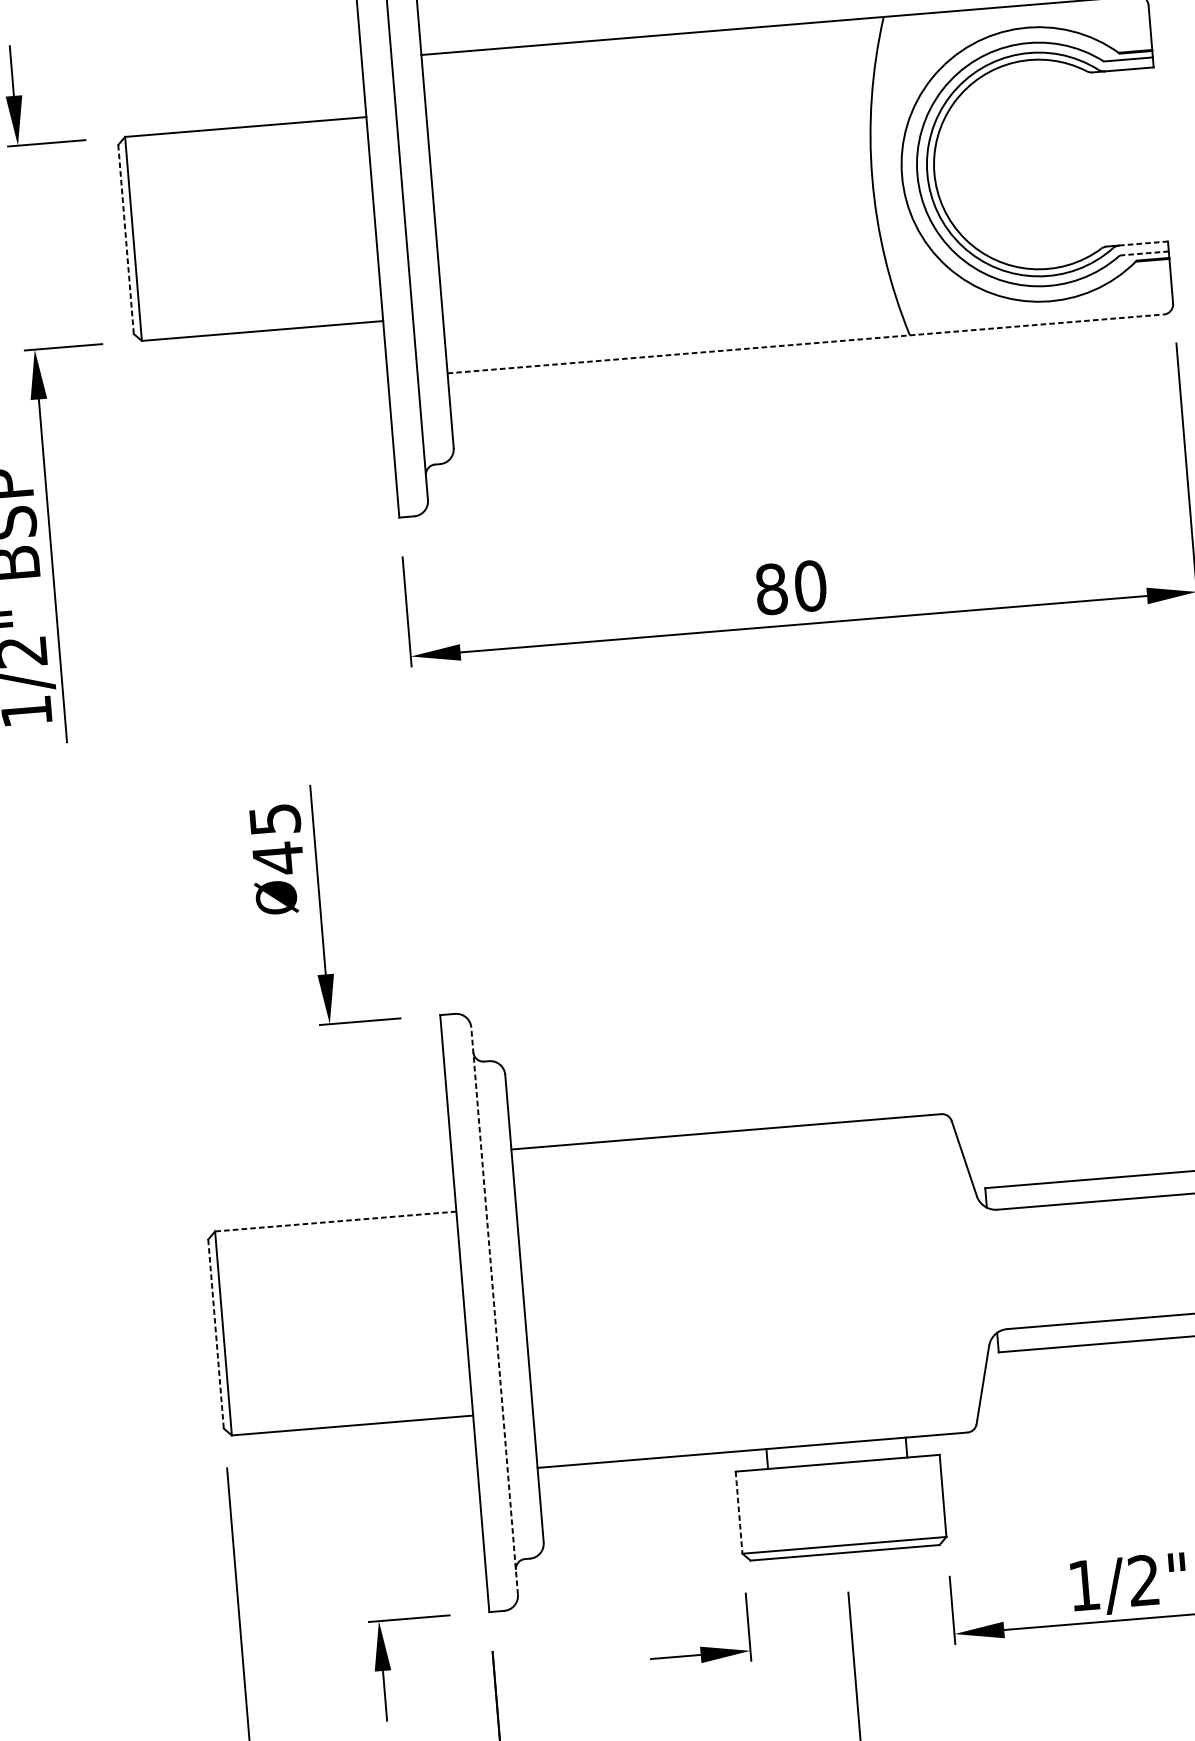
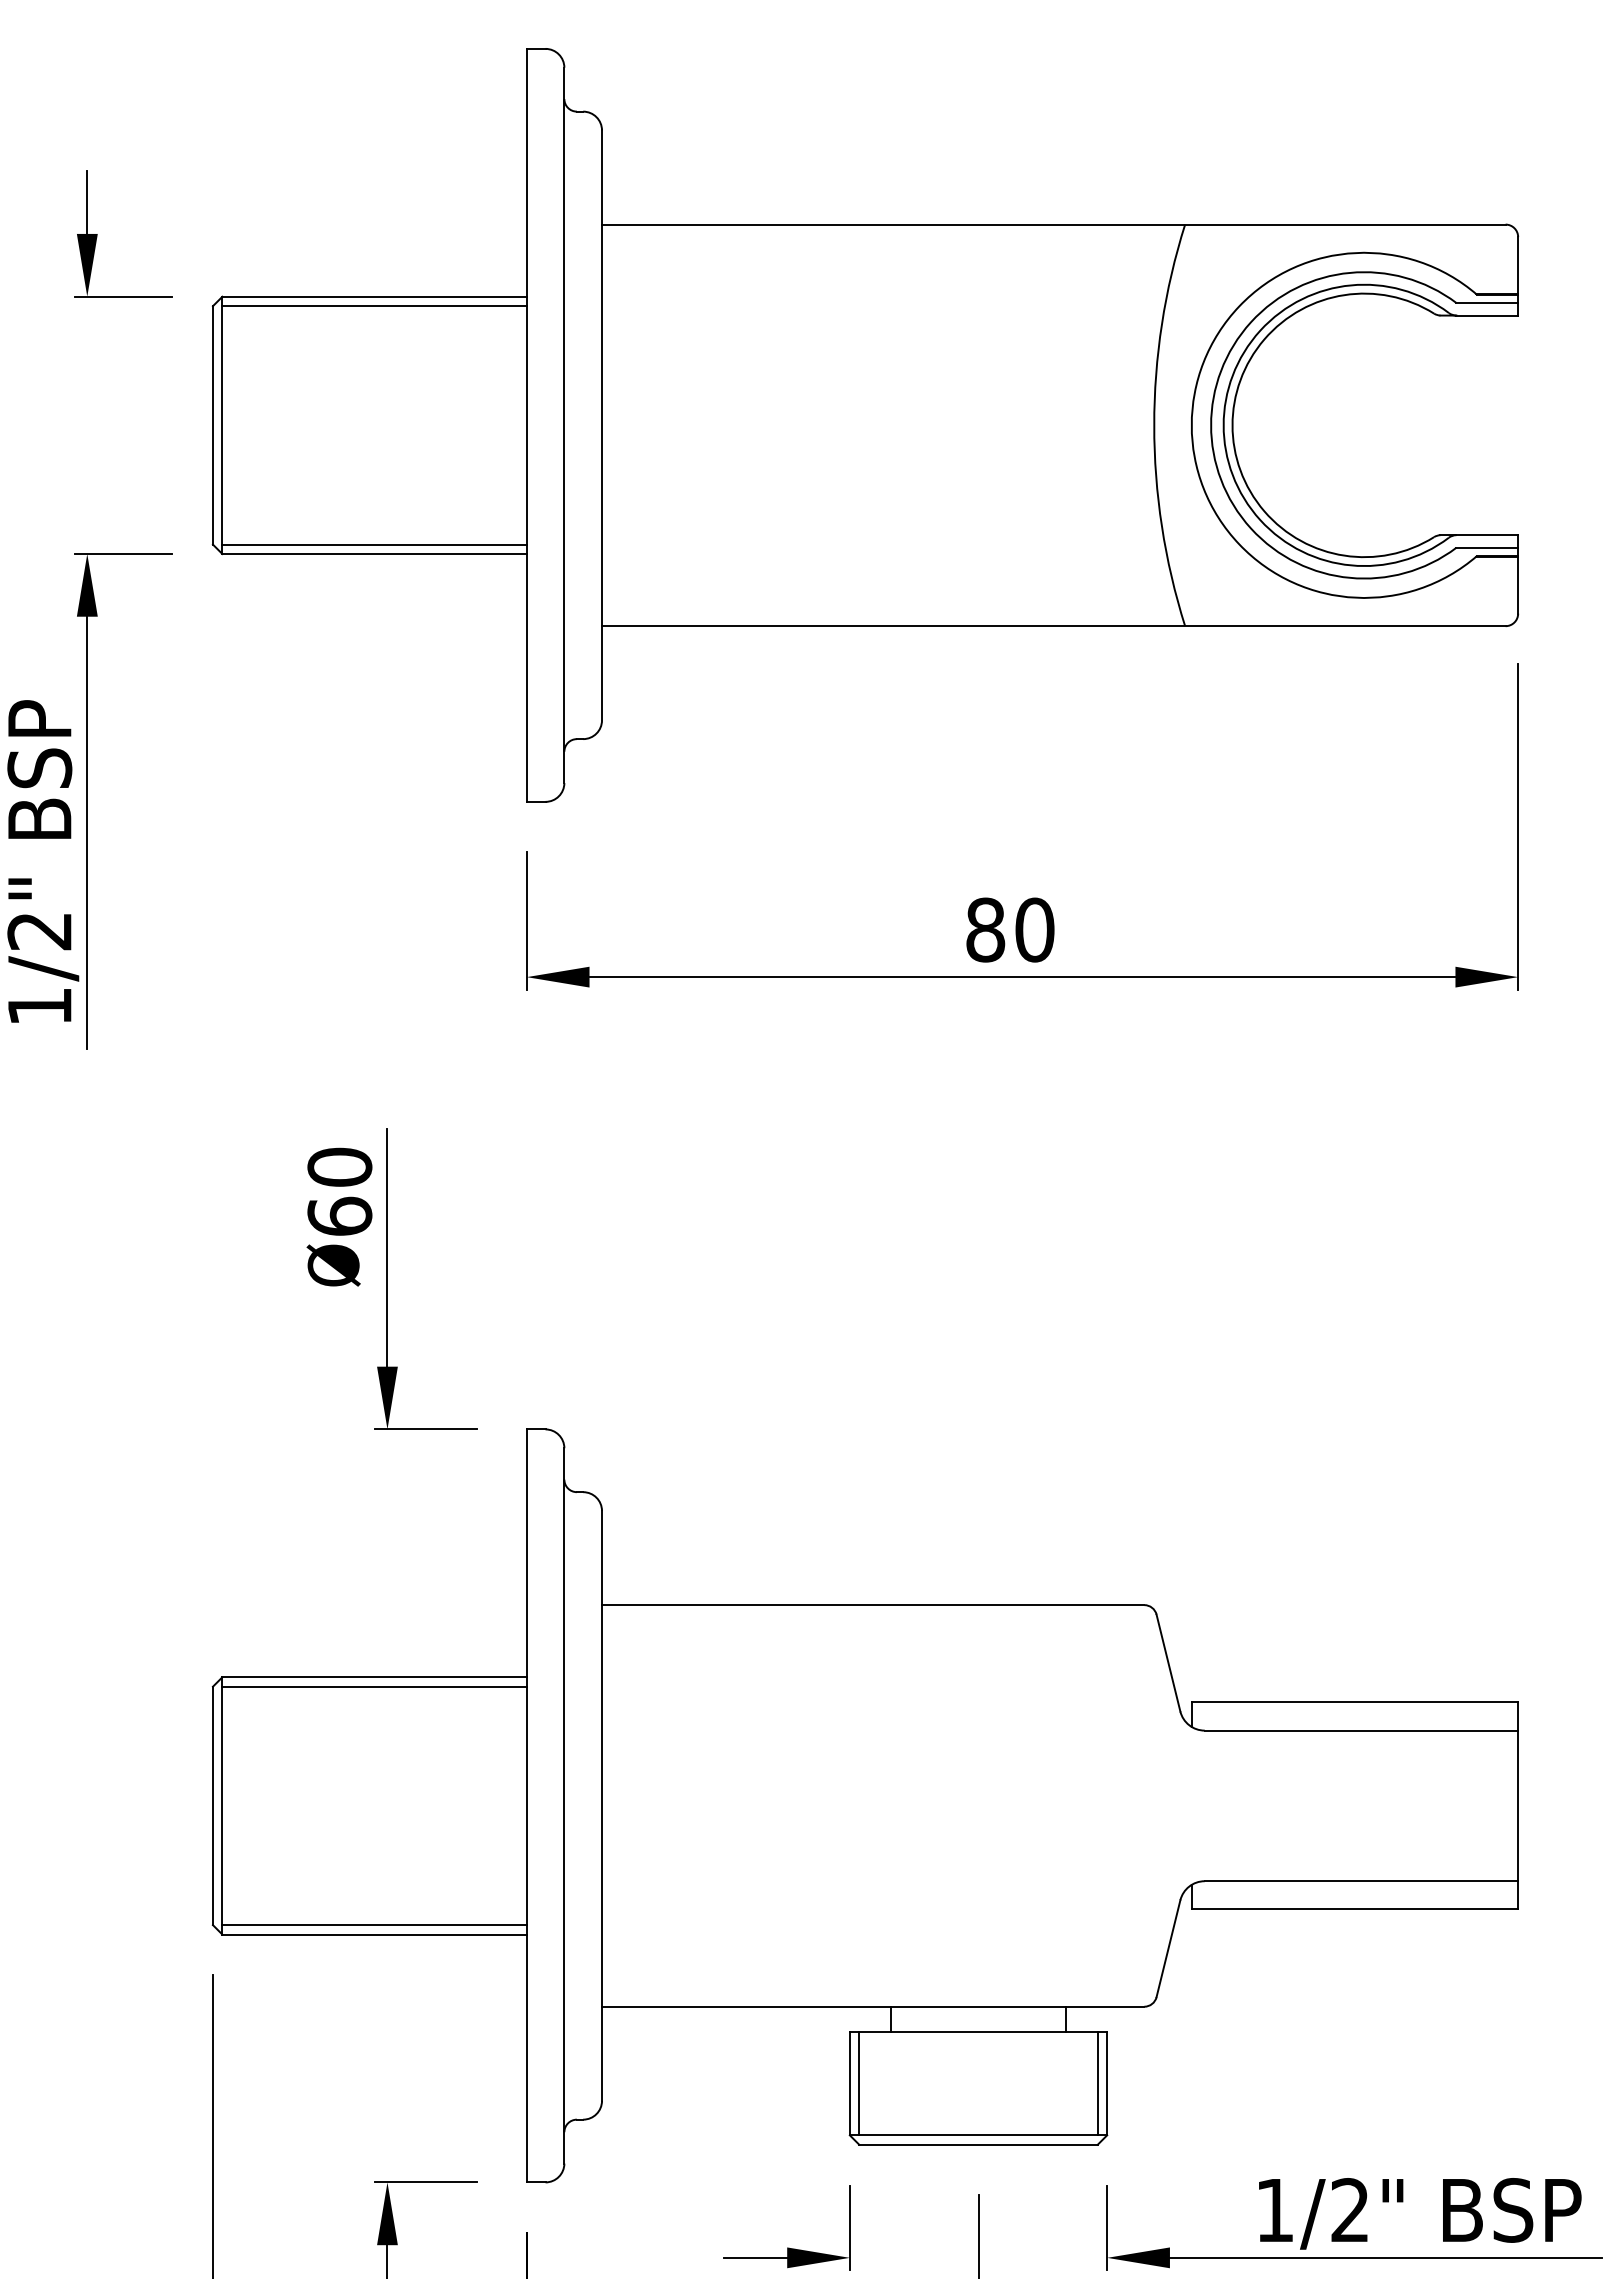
line: (246, 134) -> (374, 306), added
line: (125, 239) -> (212, 425), dashed -> solid
line: (1143, 243) -> (1487, 535), dashed -> solid
line: (1144, 253) -> (1487, 547), dashed -> solid
line: (261, 323) -> (374, 544), added
line: (805, 344) -> (1053, 626), dashed -> solid
text: (276, 839) -> (339, 1192), 45 -> 60
line: (335, 1221) -> (374, 1677), dashed -> solid
line: (336, 1228) -> (374, 1686), added
line: (494, 1310) -> (564, 1805), dashed -> solid
line: (215, 1334) -> (212, 1806), dashed -> solid
line: (351, 1418) -> (374, 1925), added
line: (935, 1496) -> (1097, 2083), added
line: (746, 1511) -> (859, 2083), added
line: (738, 1512) -> (849, 2083), dashed -> solid

